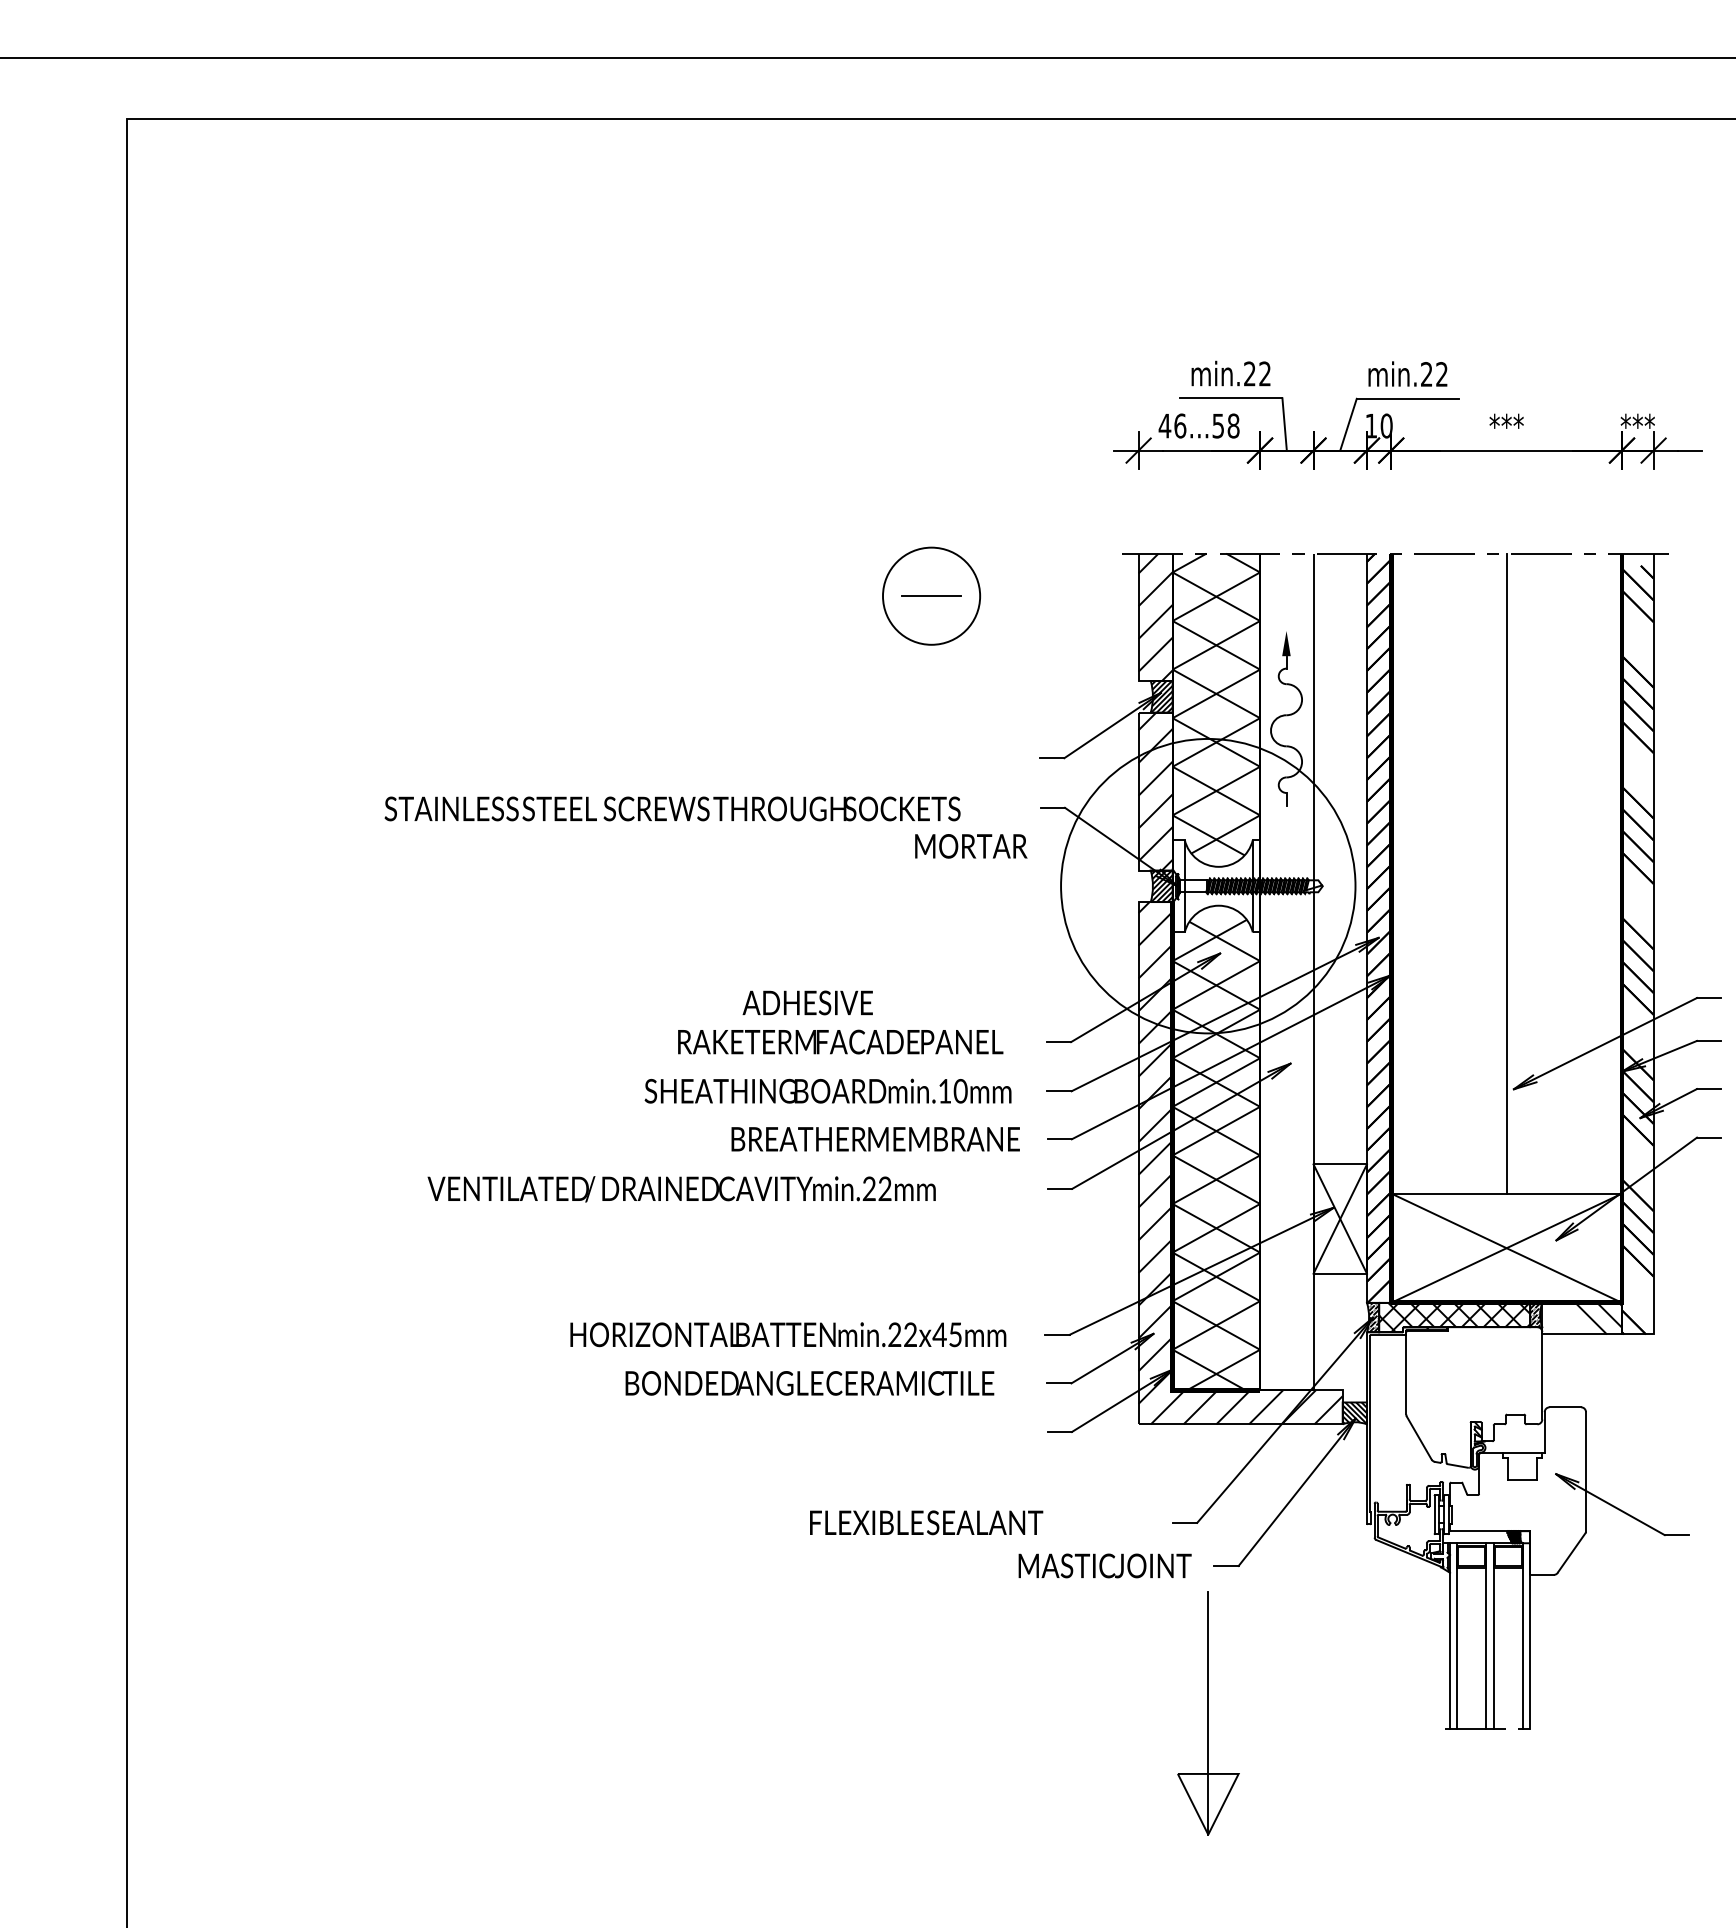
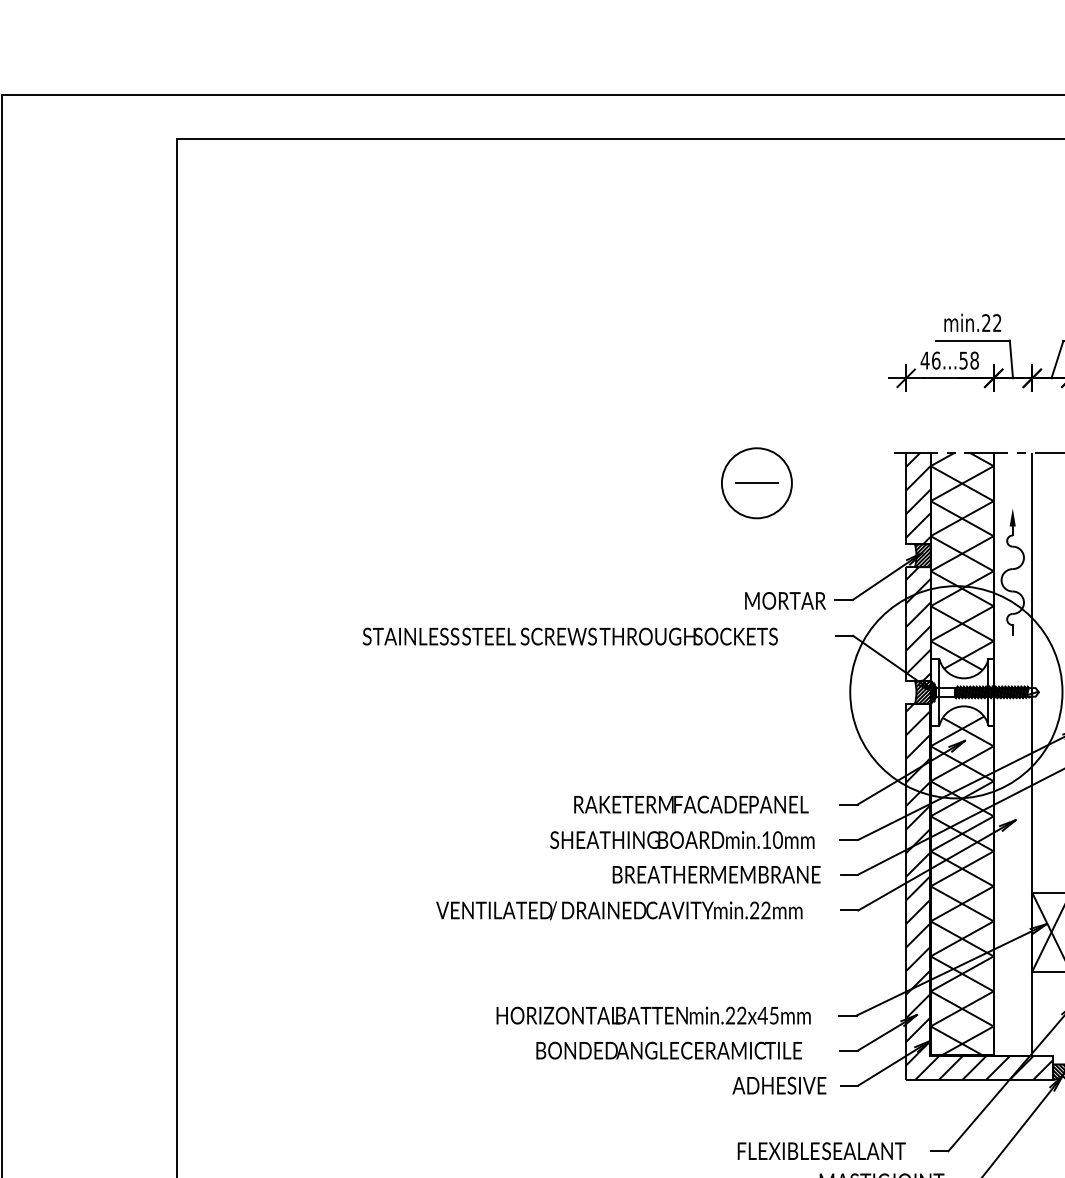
text: (971, 846) -> (785, 600), moved
text: (807, 1002) -> (779, 1085), moved
text: (681, 1189) -> (619, 910), moved
text: (926, 1522) -> (821, 1150), moved

